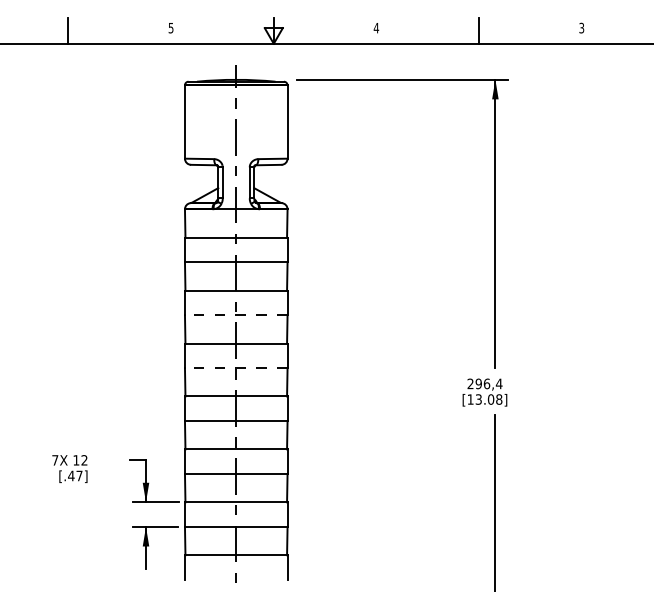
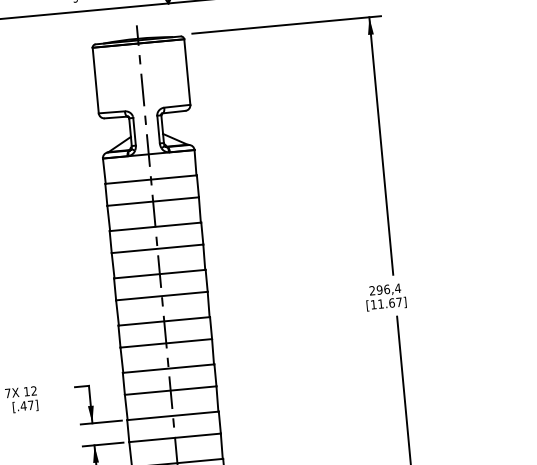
line: (235, 315) -> (156, 249), dashed -> solid
line: (235, 368) -> (161, 296), dashed -> solid
text: (488, 399) -> (389, 303), [13.08] -> [11.67]

